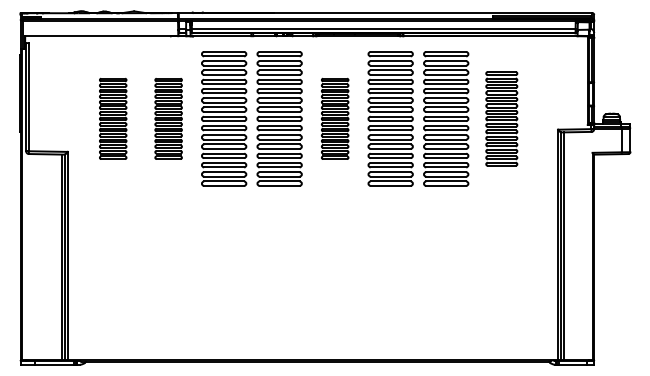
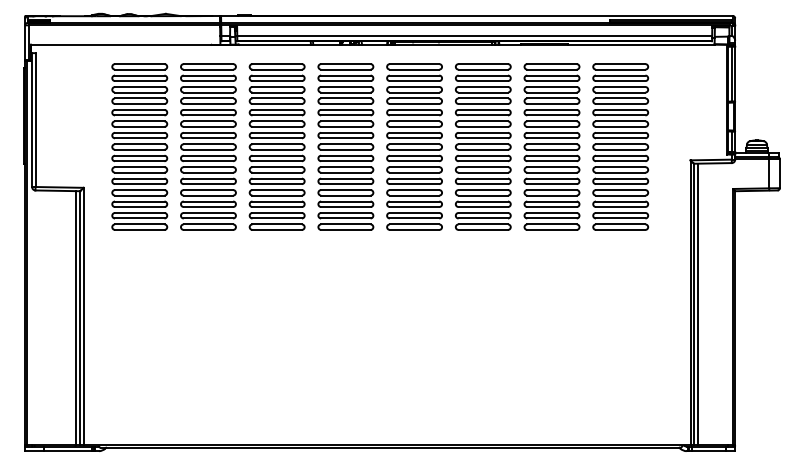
part: (112, 118) -> (139, 146), size x1.67
part: (168, 118) -> (208, 146), size x1.67
part: (335, 118) -> (414, 146), size x1.67
part: (501, 118) -> (620, 146), size x1.43

